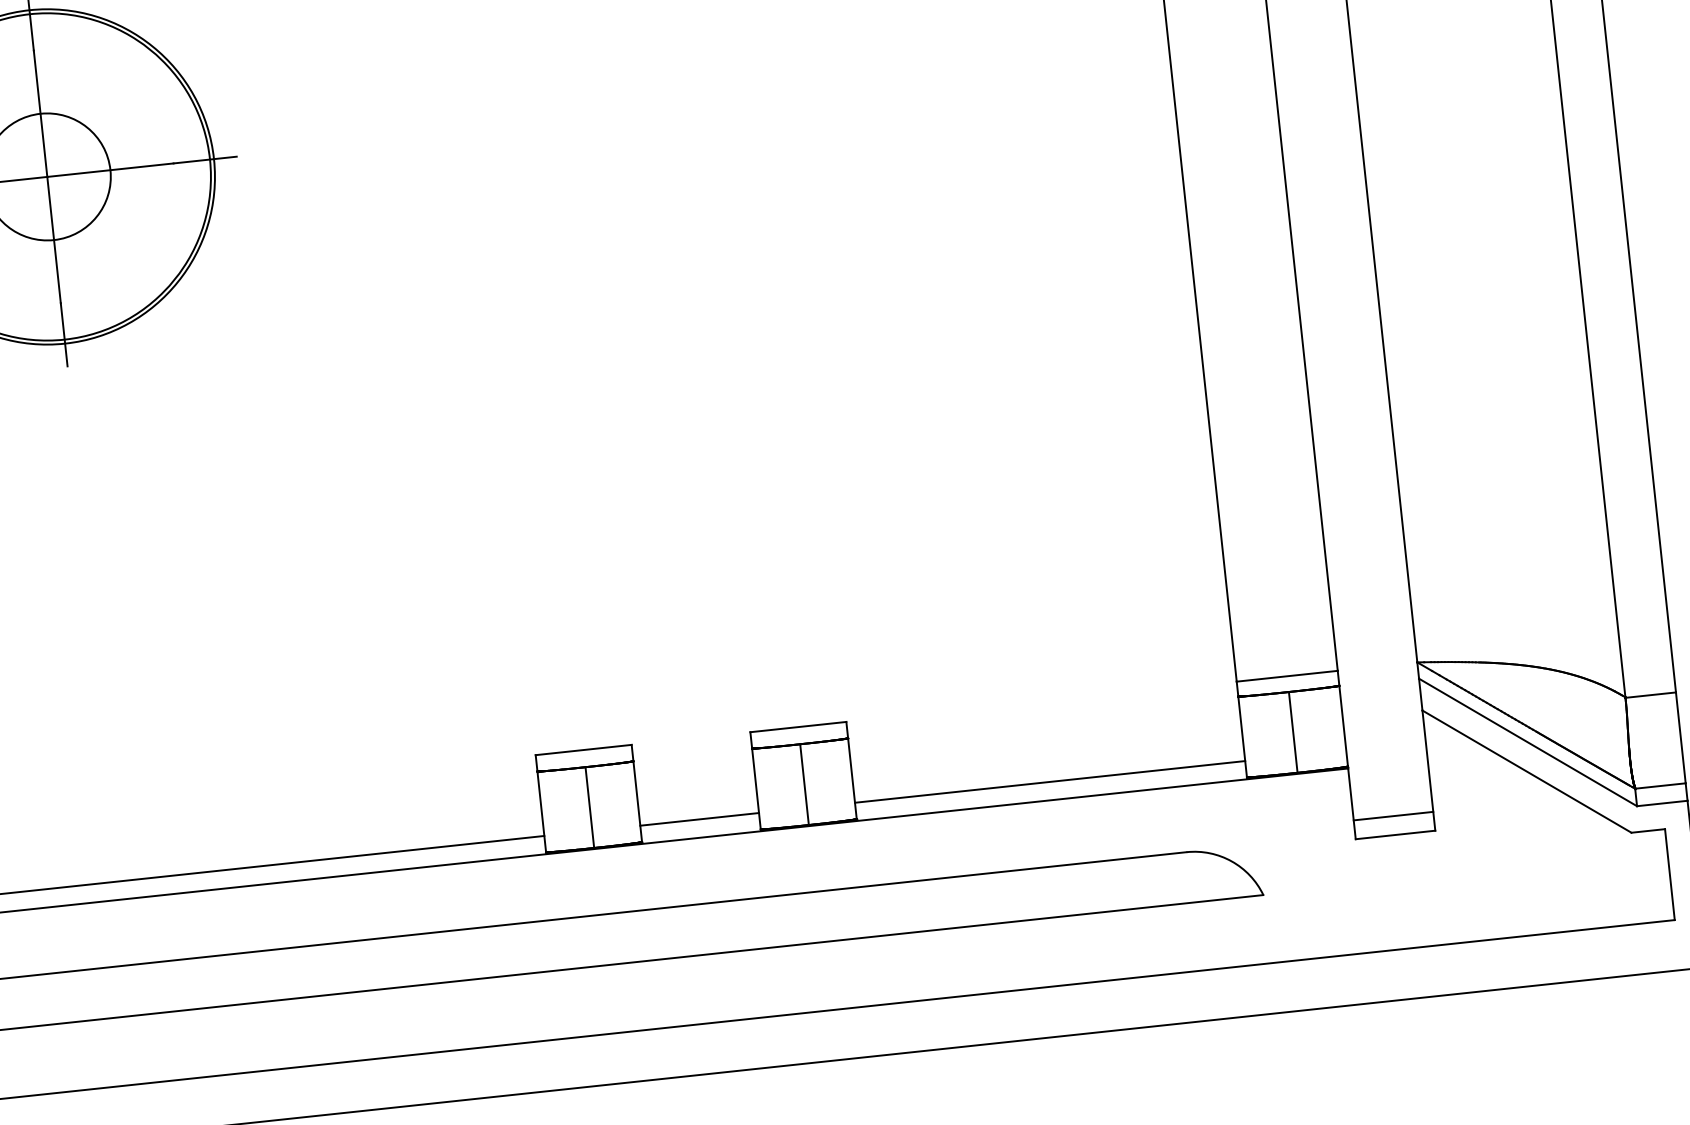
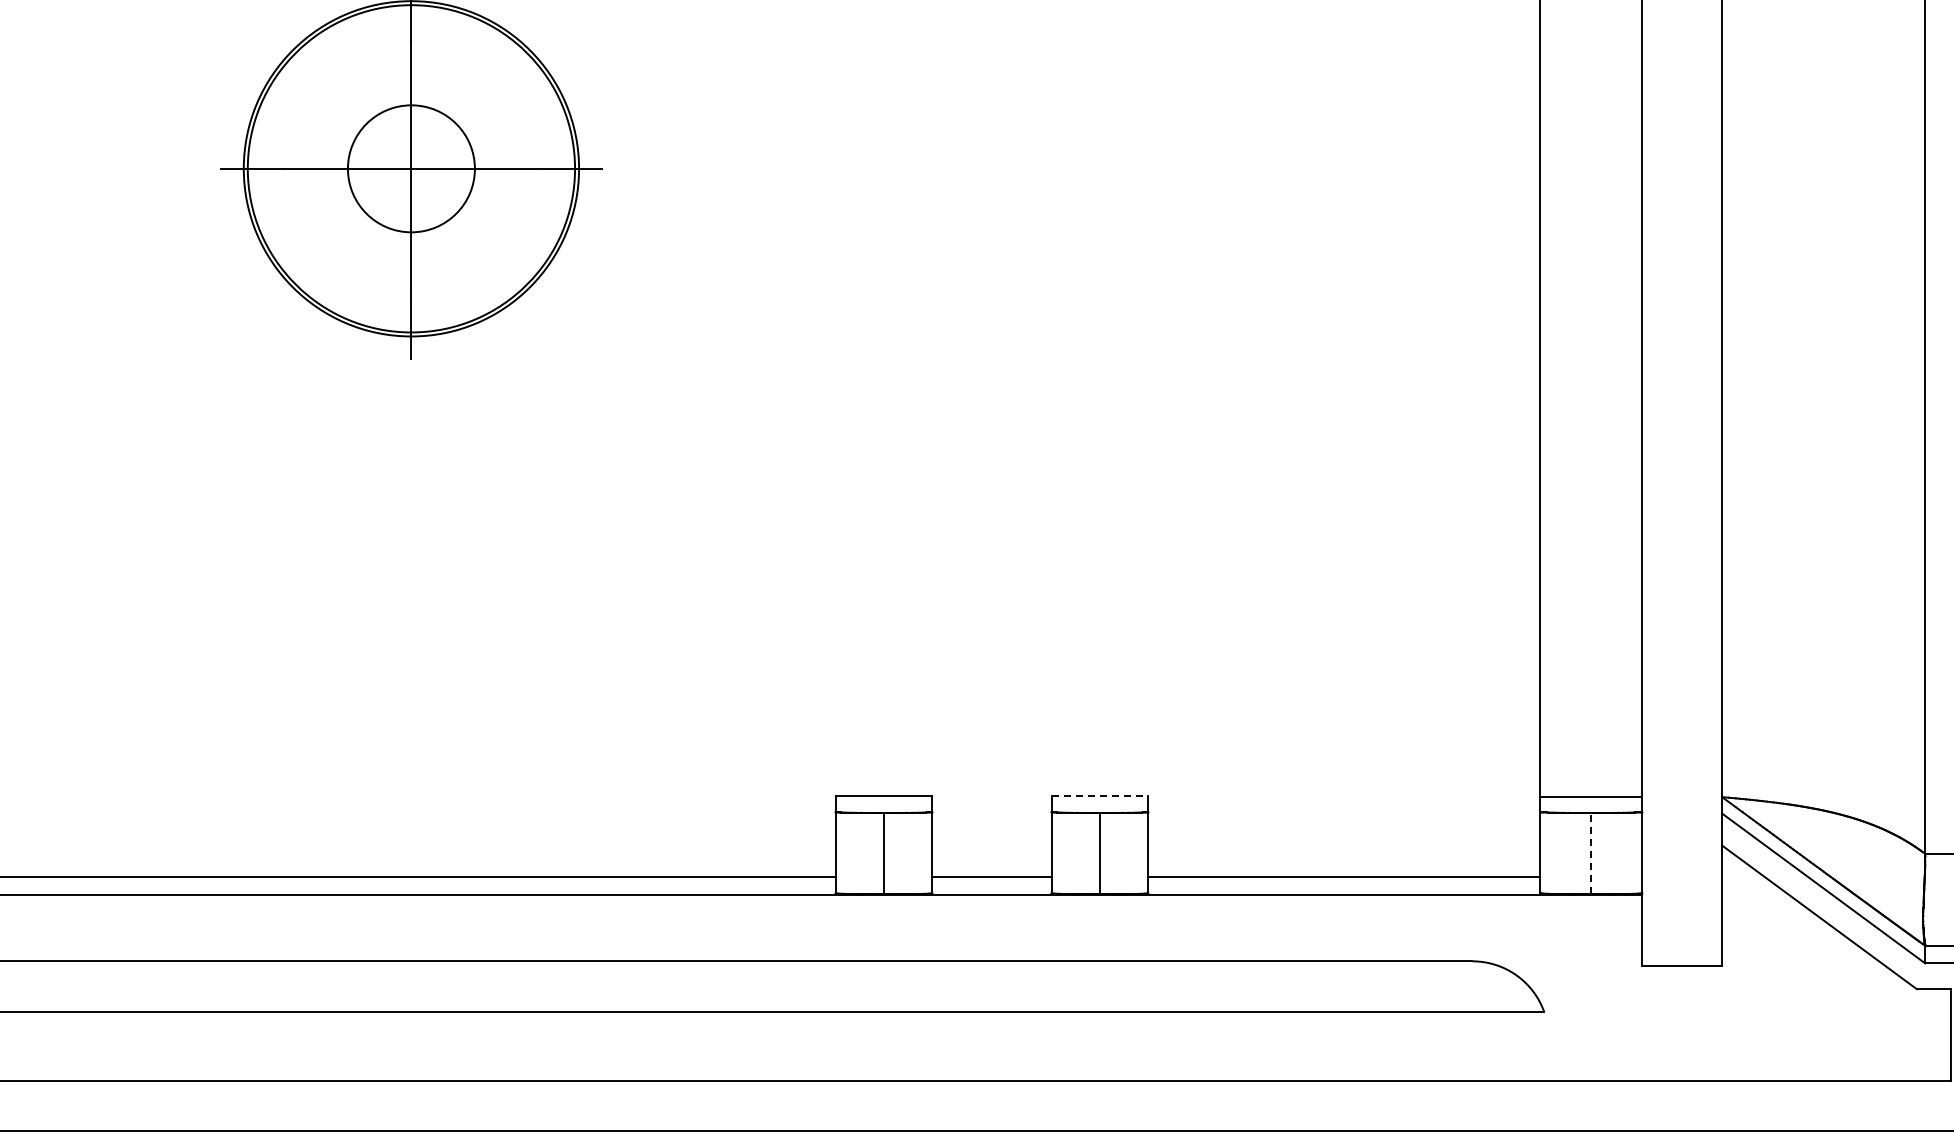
line: (799, 726) -> (1100, 795), solid -> dashed
line: (1293, 732) -> (1591, 853), solid -> dashed
line: (1393, 816) -> (1682, 947), removed

